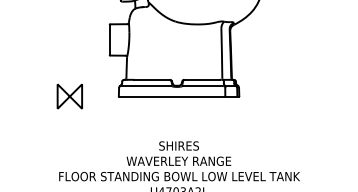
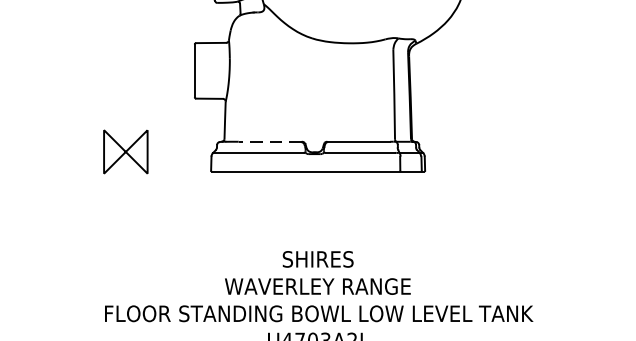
line: (152, 79) -> (270, 141), solid -> dashed
part: (69, 96) -> (125, 151), moved

